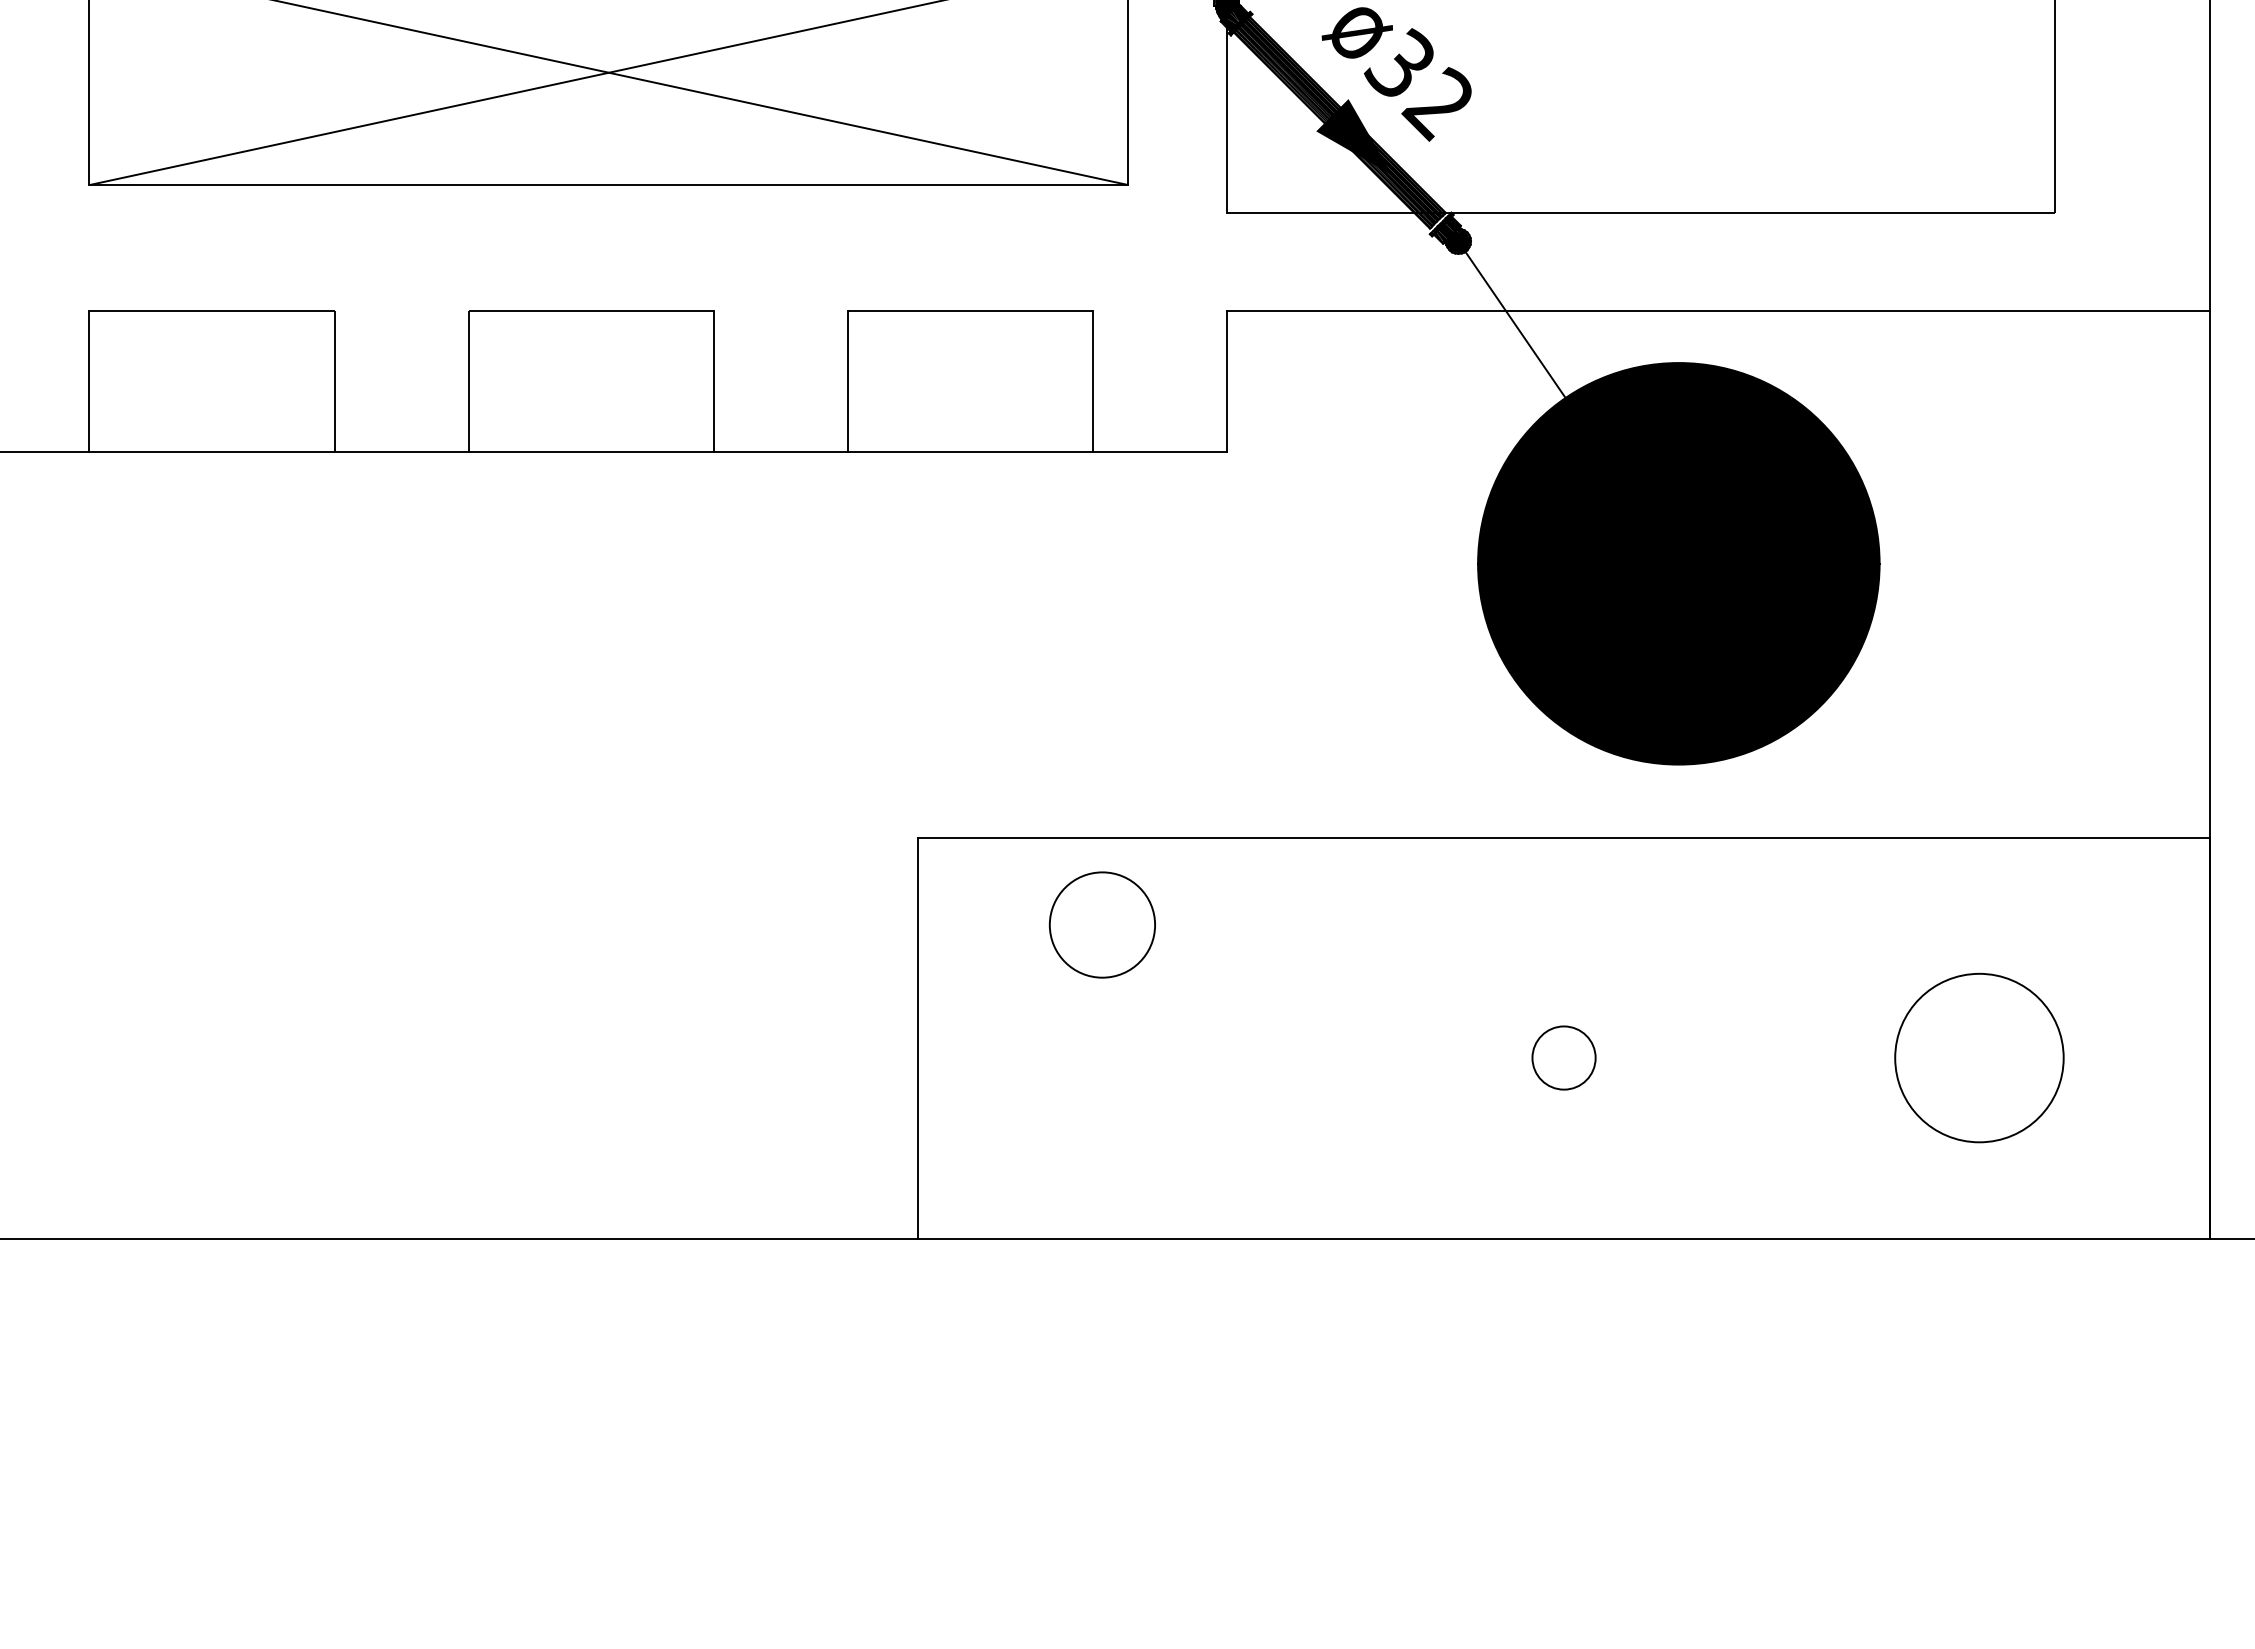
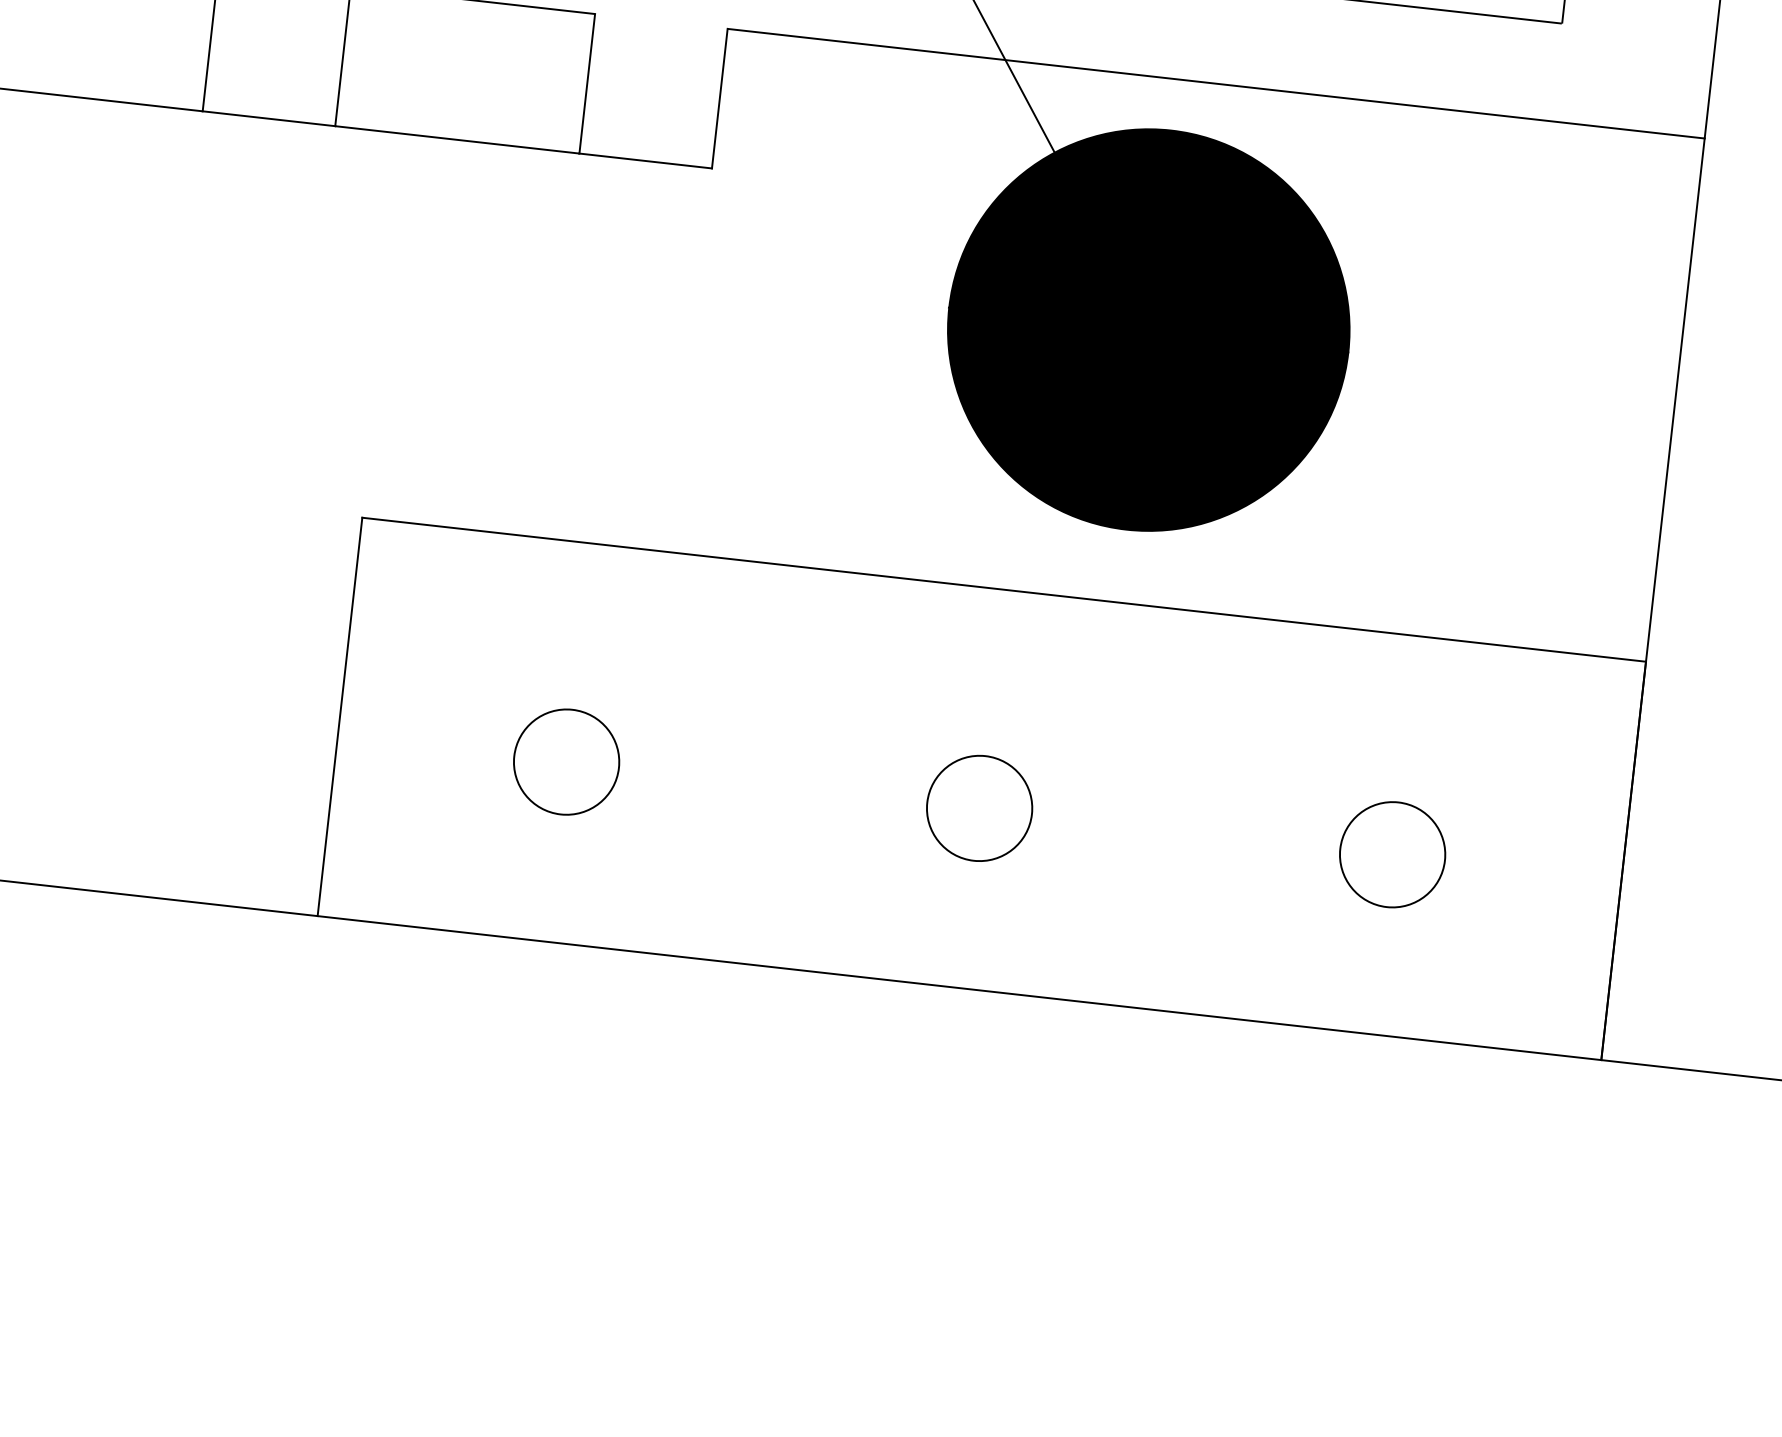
circle: (1101, 924) -> (565, 761), moved
circle: (1563, 1057) -> (979, 807), size x1.67
circle: (1979, 1057) -> (1392, 854), size x0.62

